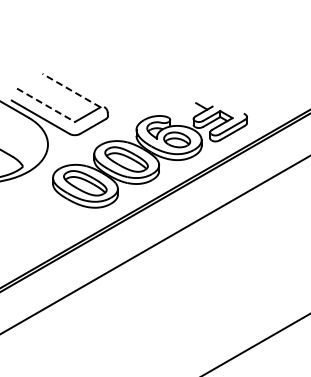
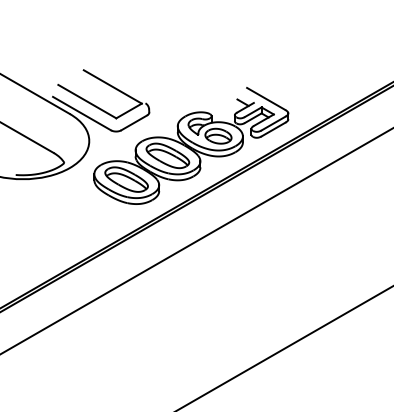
line: (71, 90) -> (112, 86), dashed -> solid
line: (225, 102) -> (266, 98), added
line: (46, 105) -> (87, 101), dashed -> solid

